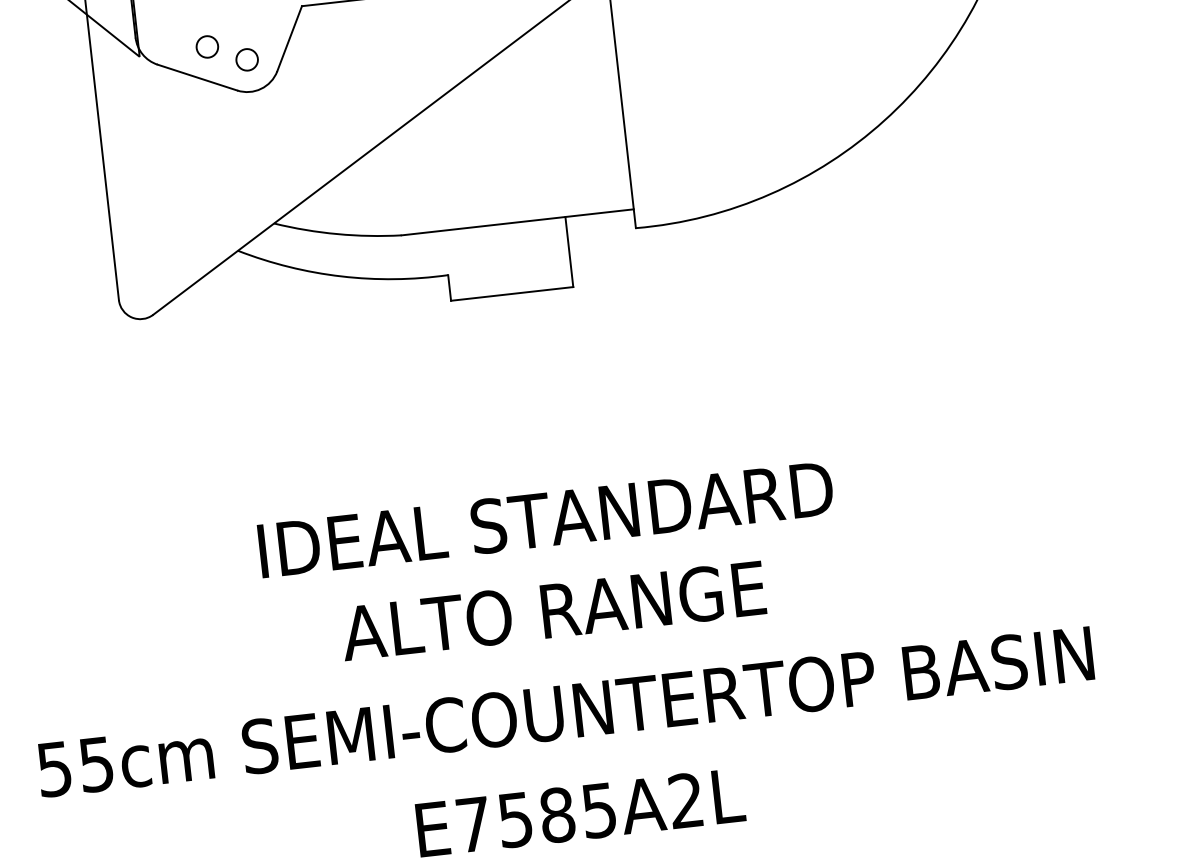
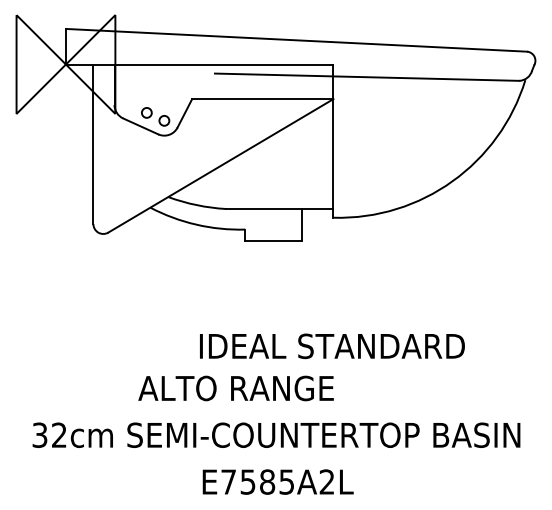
text: (546, 519) -> (332, 346), moved
text: (552, 611) -> (235, 388), moved
text: (75, 765) -> (49, 434), 55cm -> 32cm

